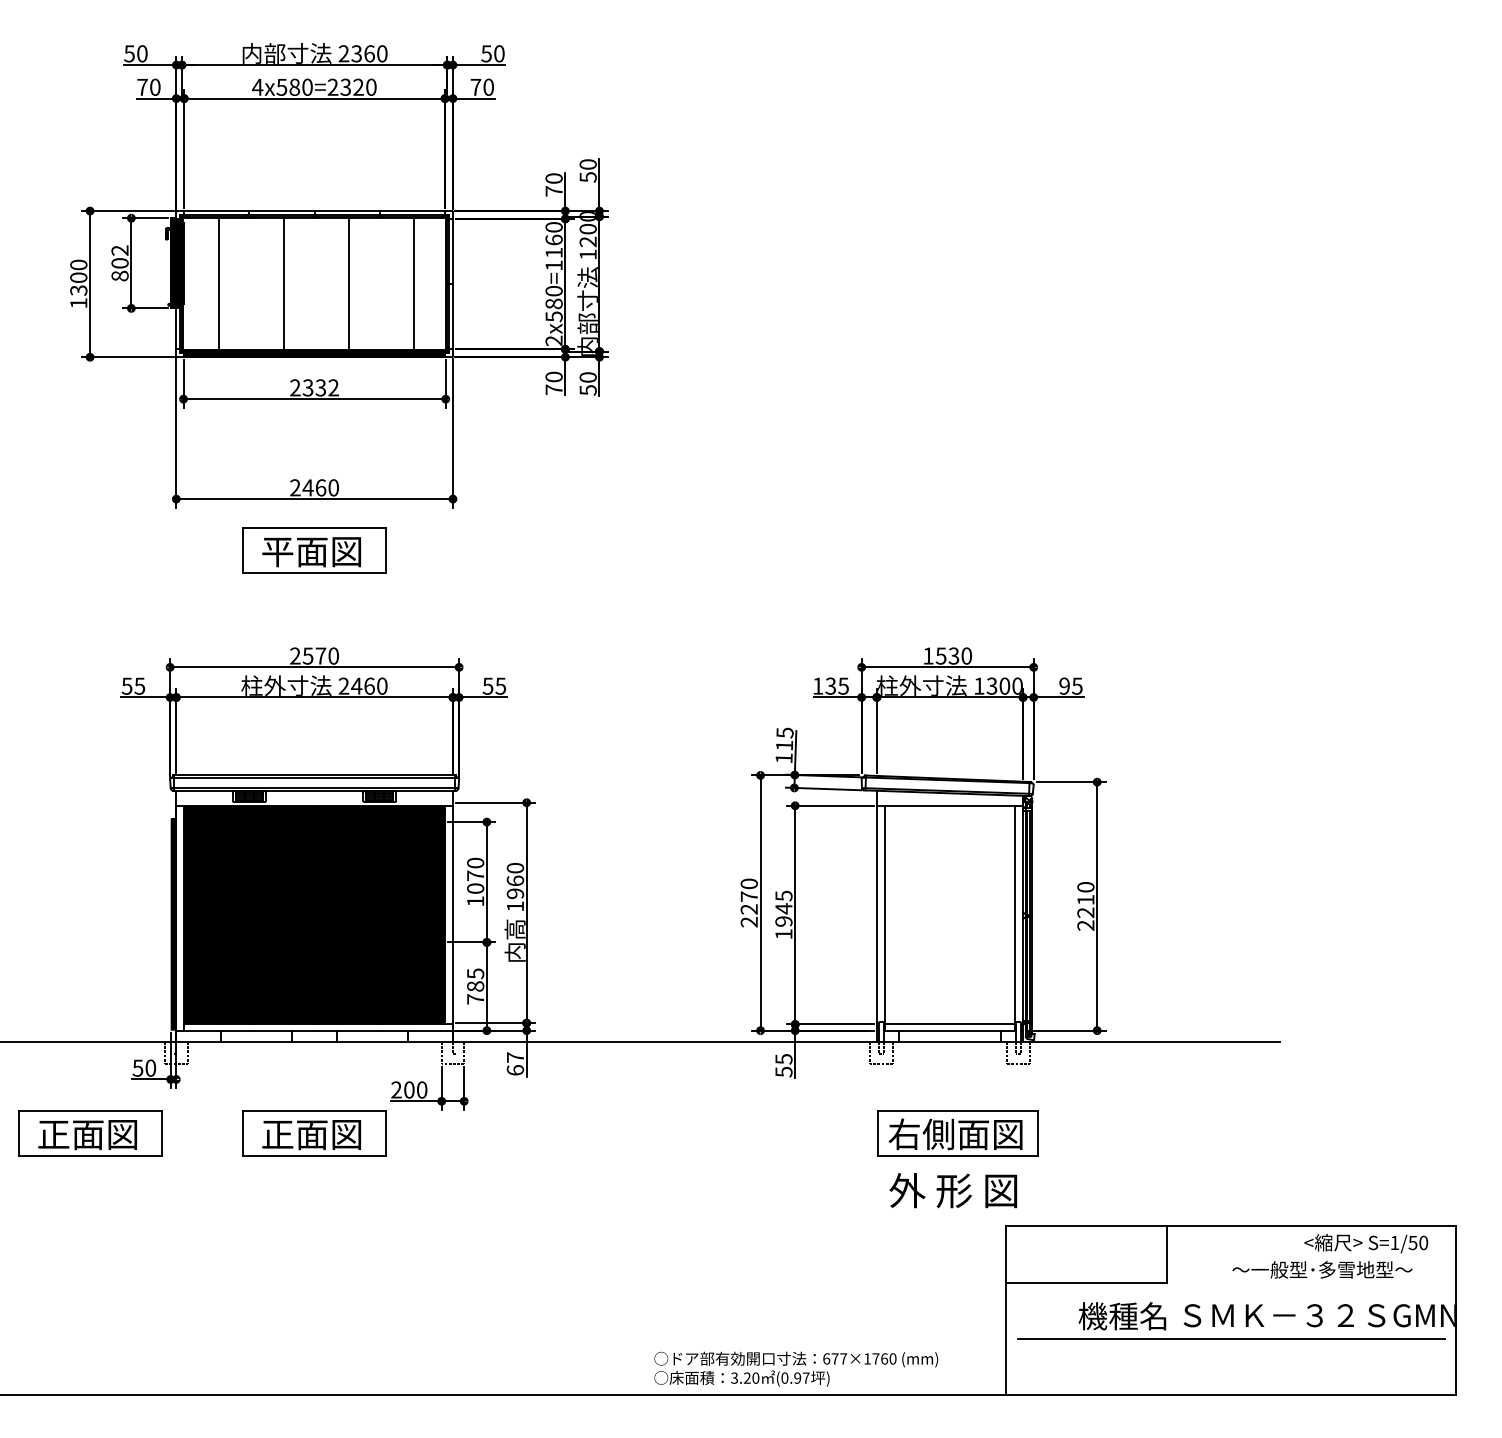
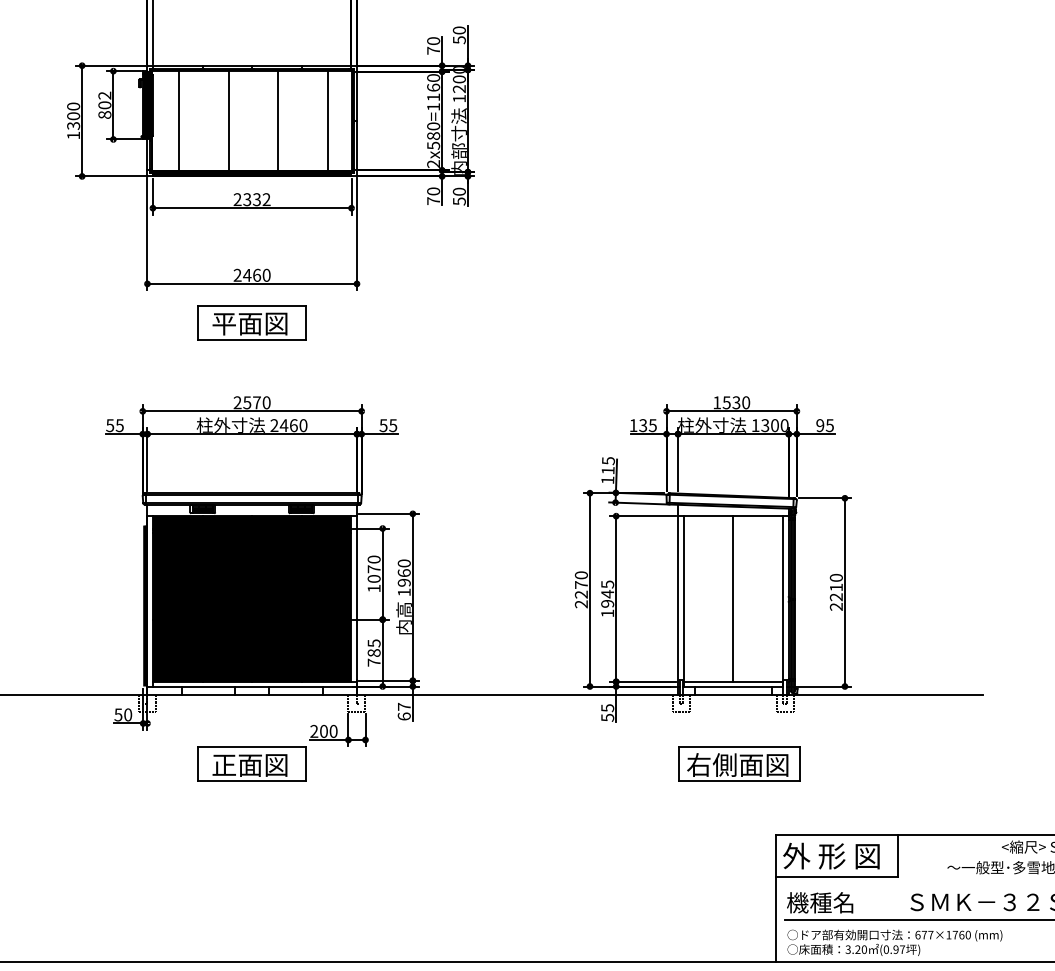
line: (949, 914) -> (733, 598), added
part: (90, 1133) -> (82, 764), removed
text: (953, 1190) -> (831, 856), moved
text: (1122, 1316) -> (820, 902), moved
text: (796, 1368) -> (895, 942), moved

